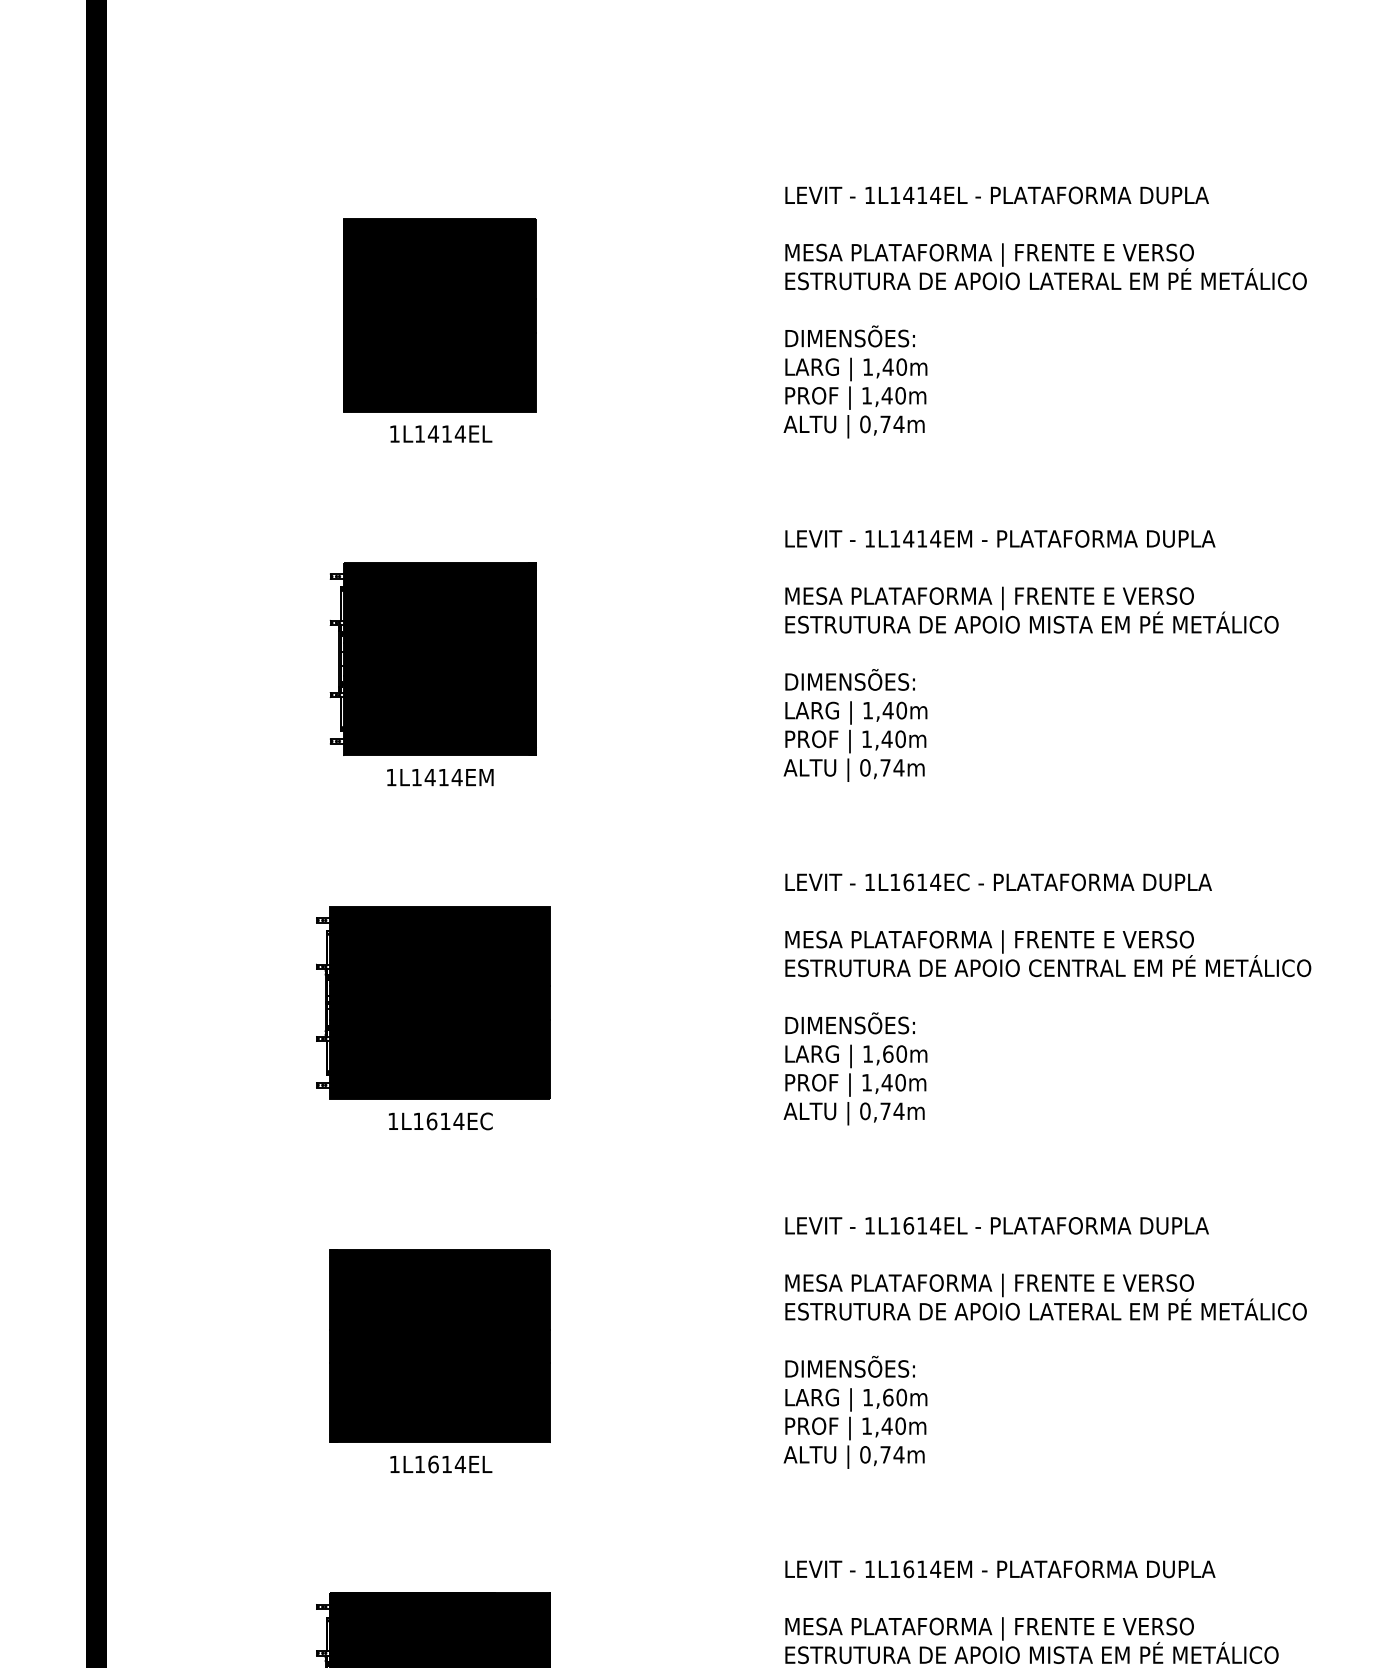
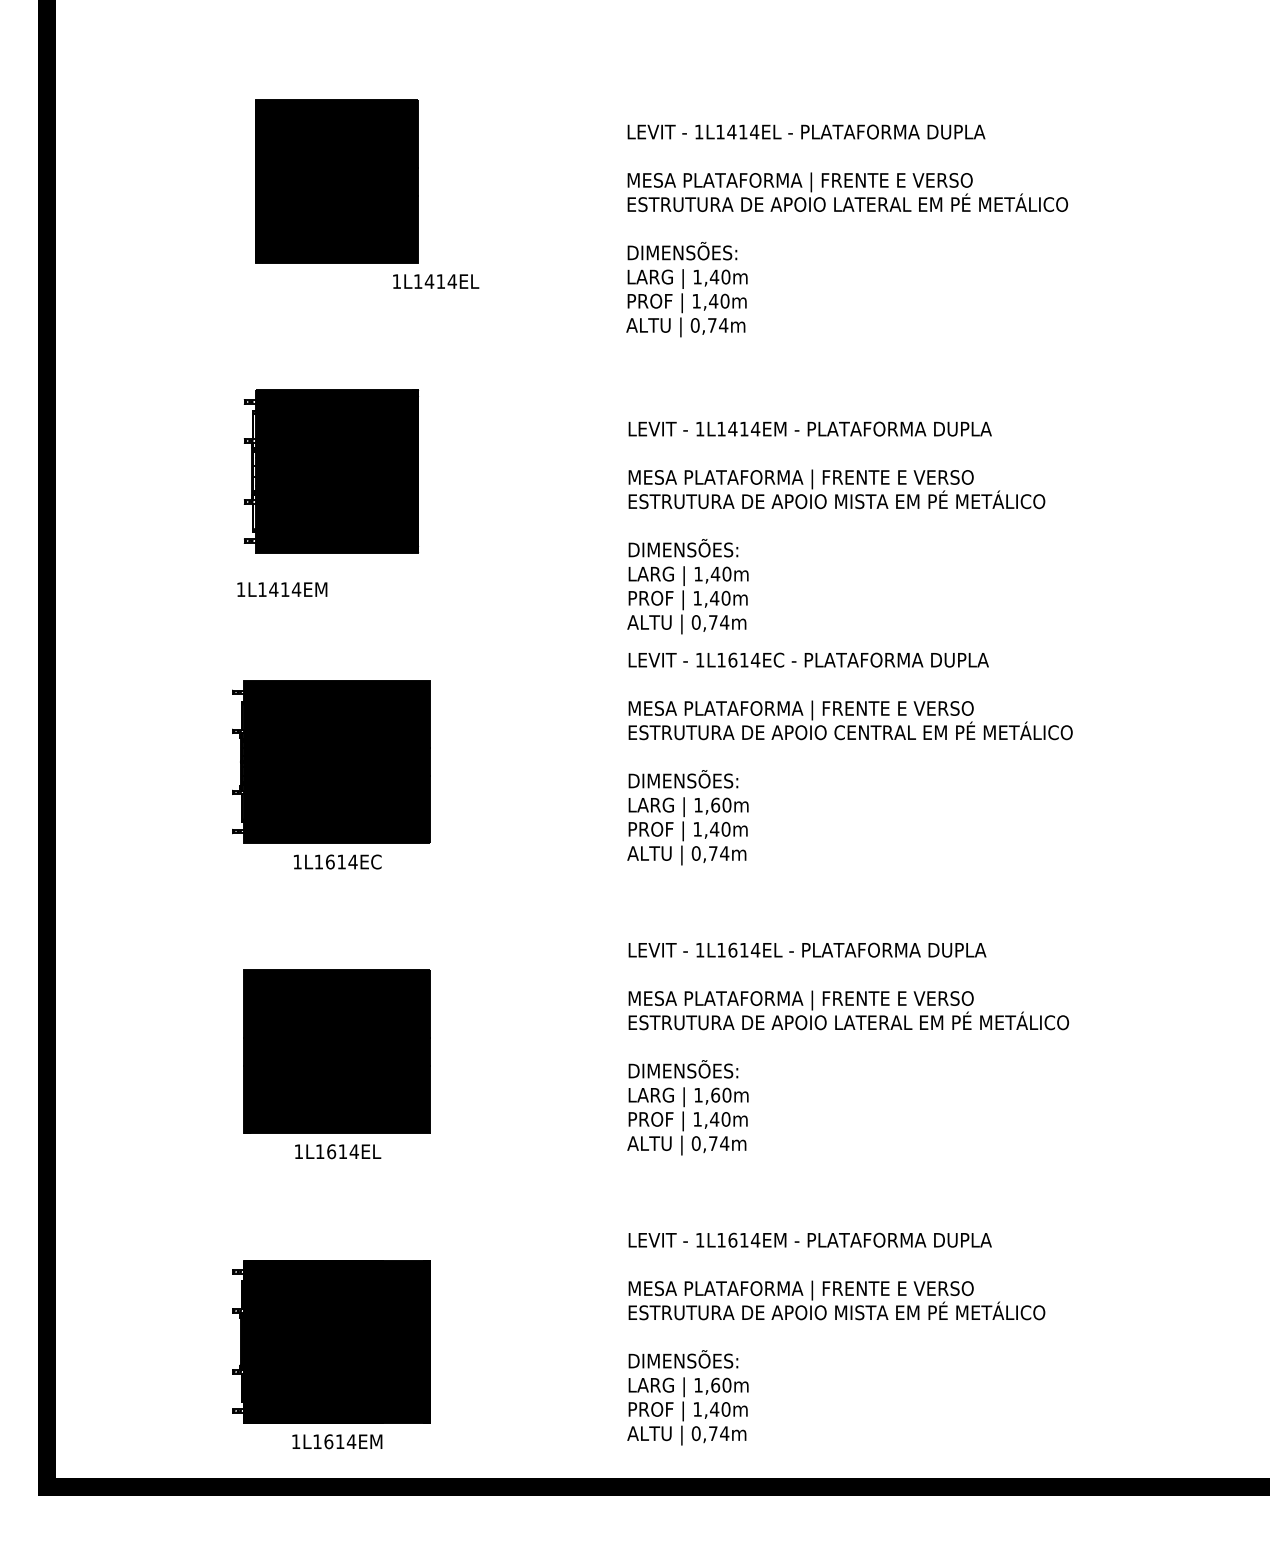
text: (1045, 311) -> (847, 230), moved
text: (441, 433) -> (436, 281), moved
text: (1031, 655) -> (836, 527), moved
text: (440, 777) -> (282, 589), moved

